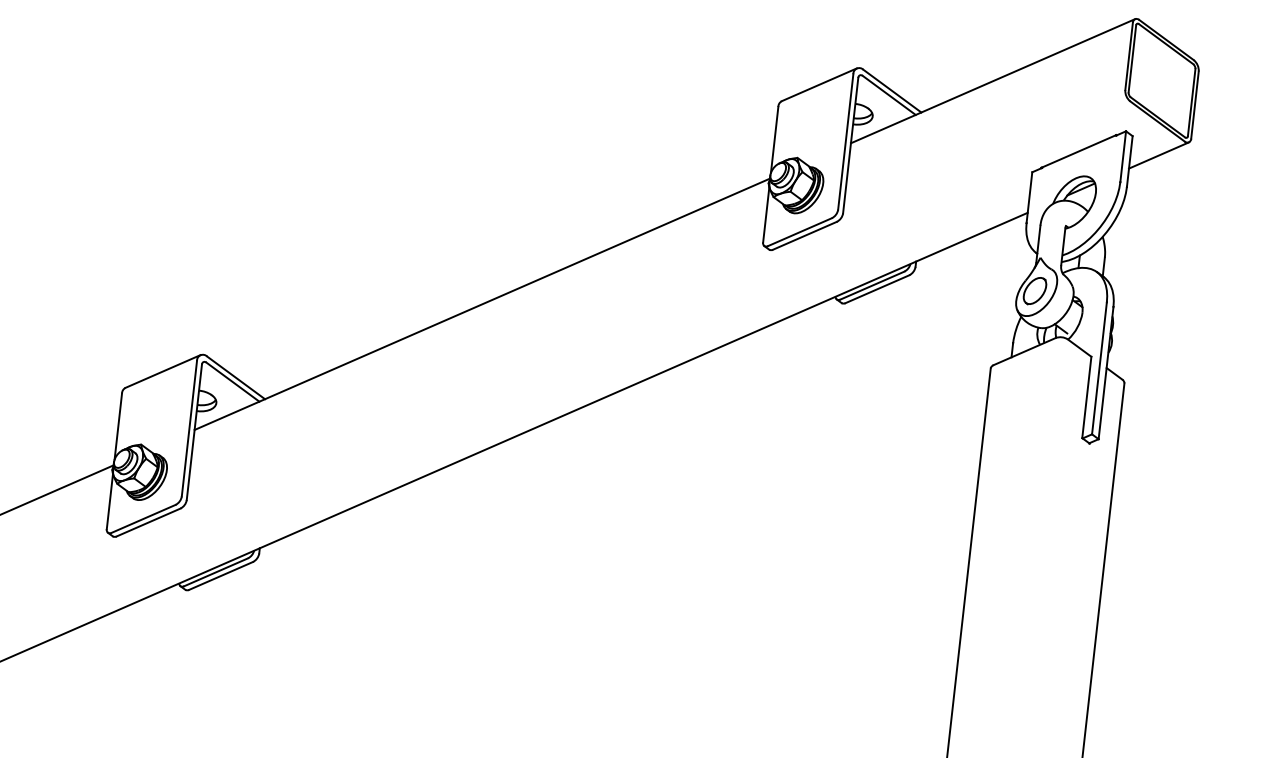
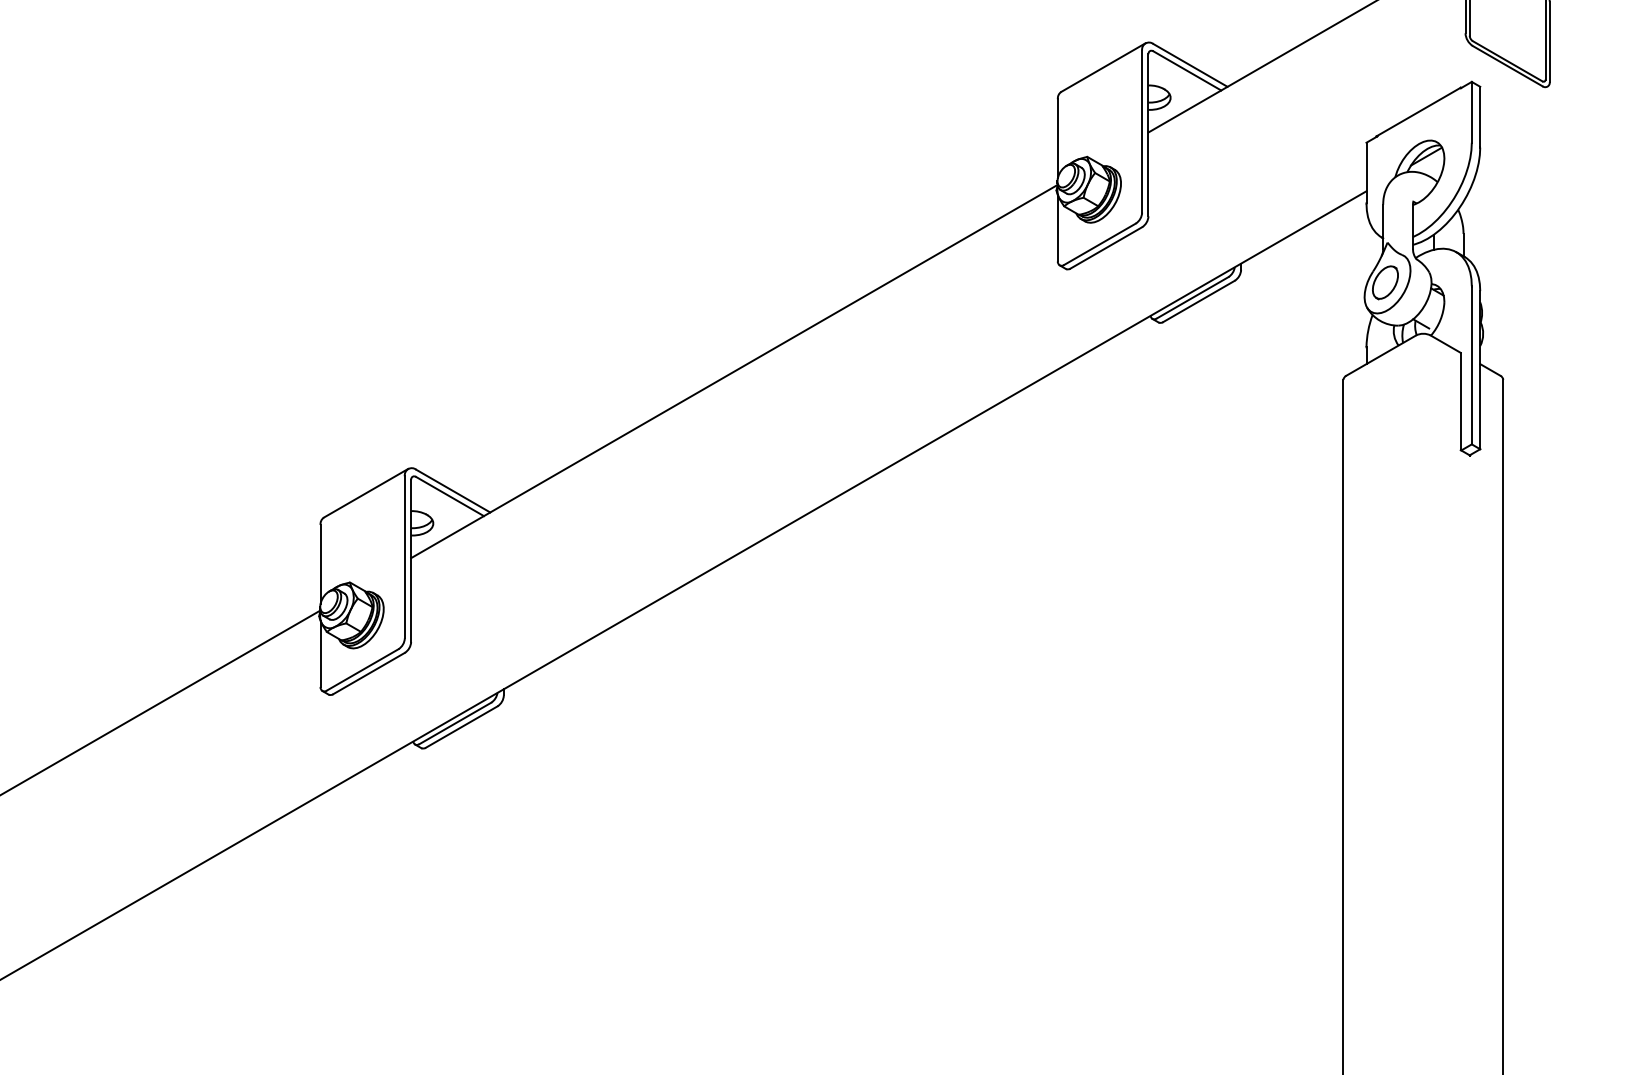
line: (1158, 154) -> (1513, 105), removed

